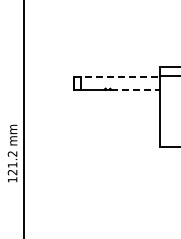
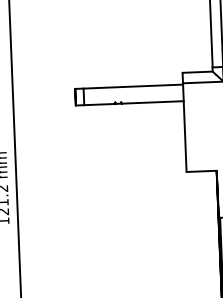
line: (117, 76) -> (129, 86), dashed -> solid
line: (135, 89) -> (152, 101), dashed -> solid

